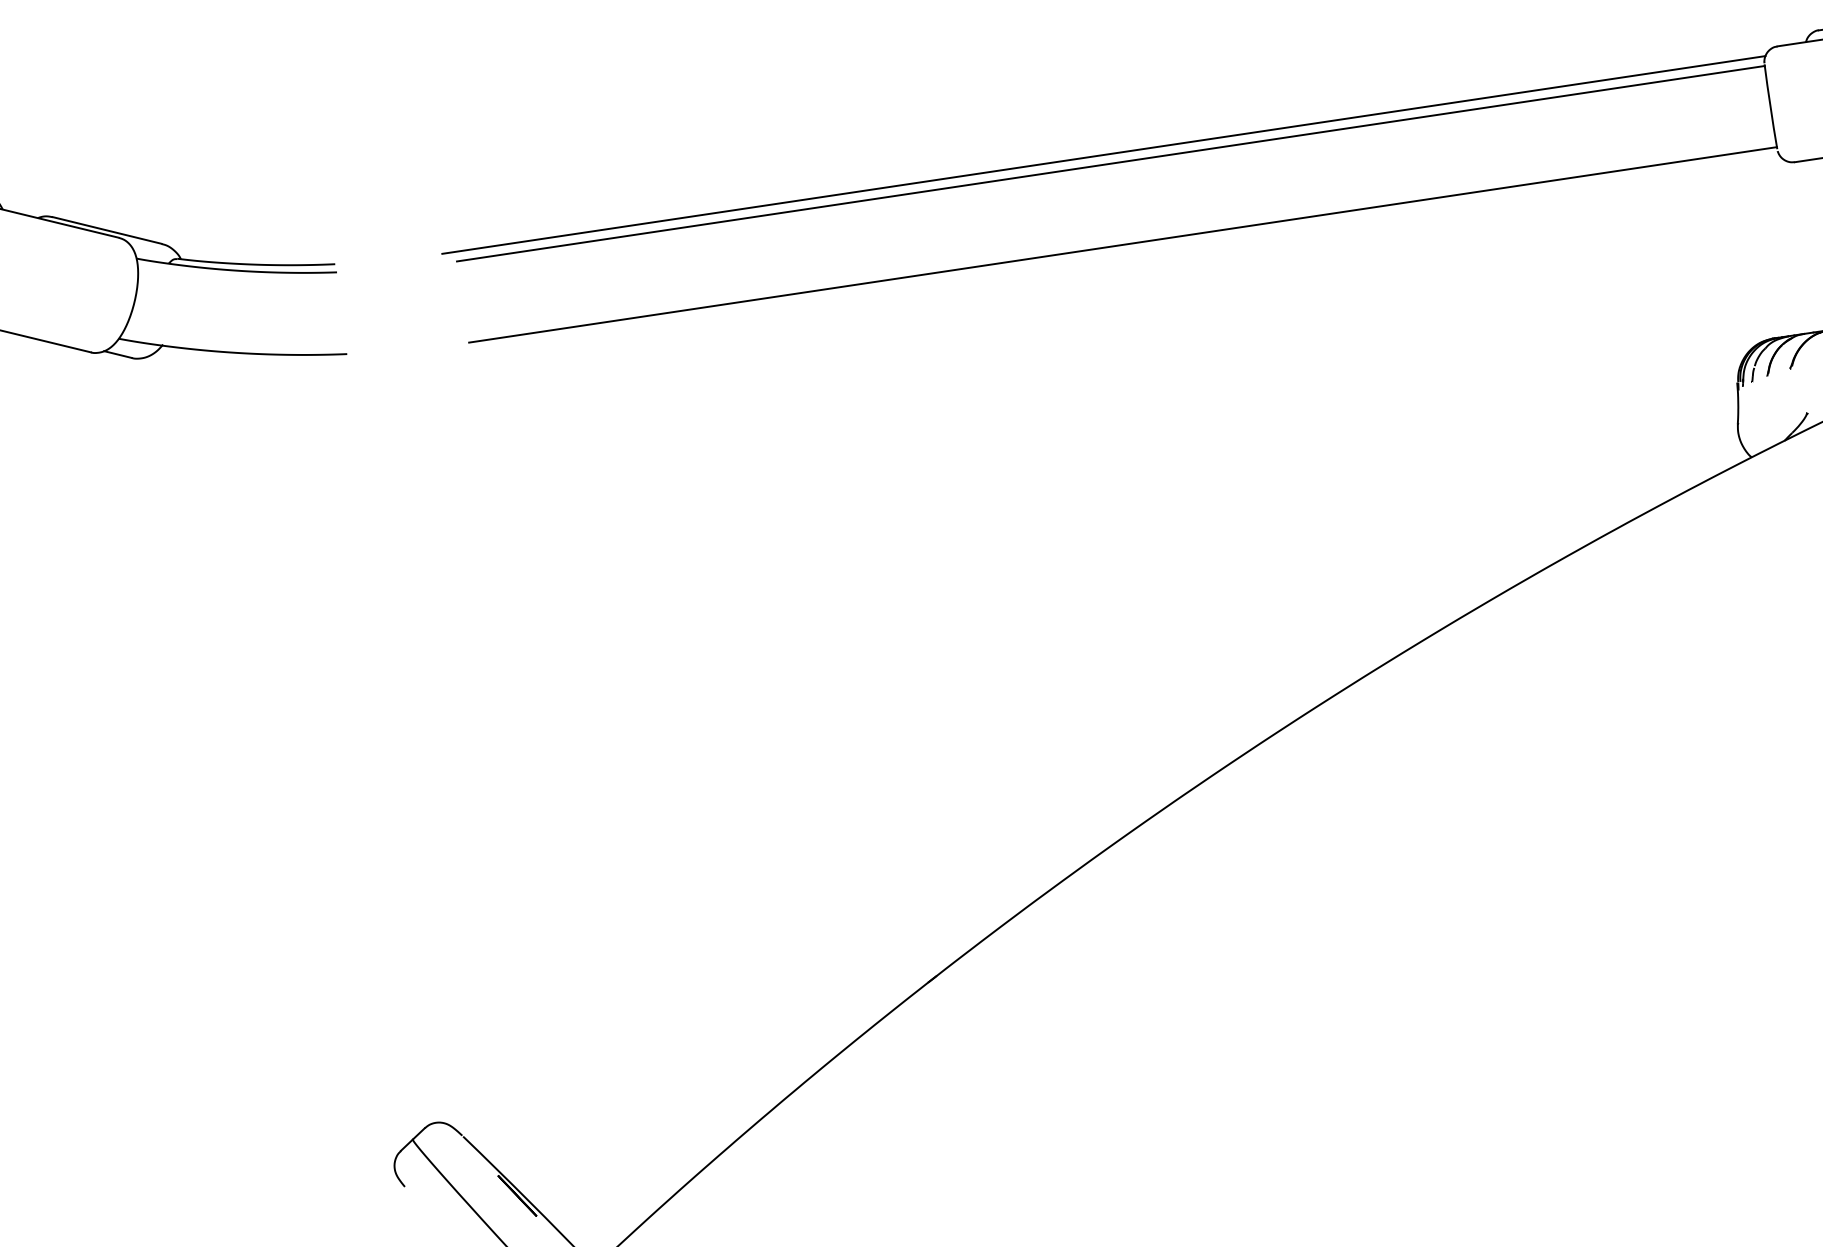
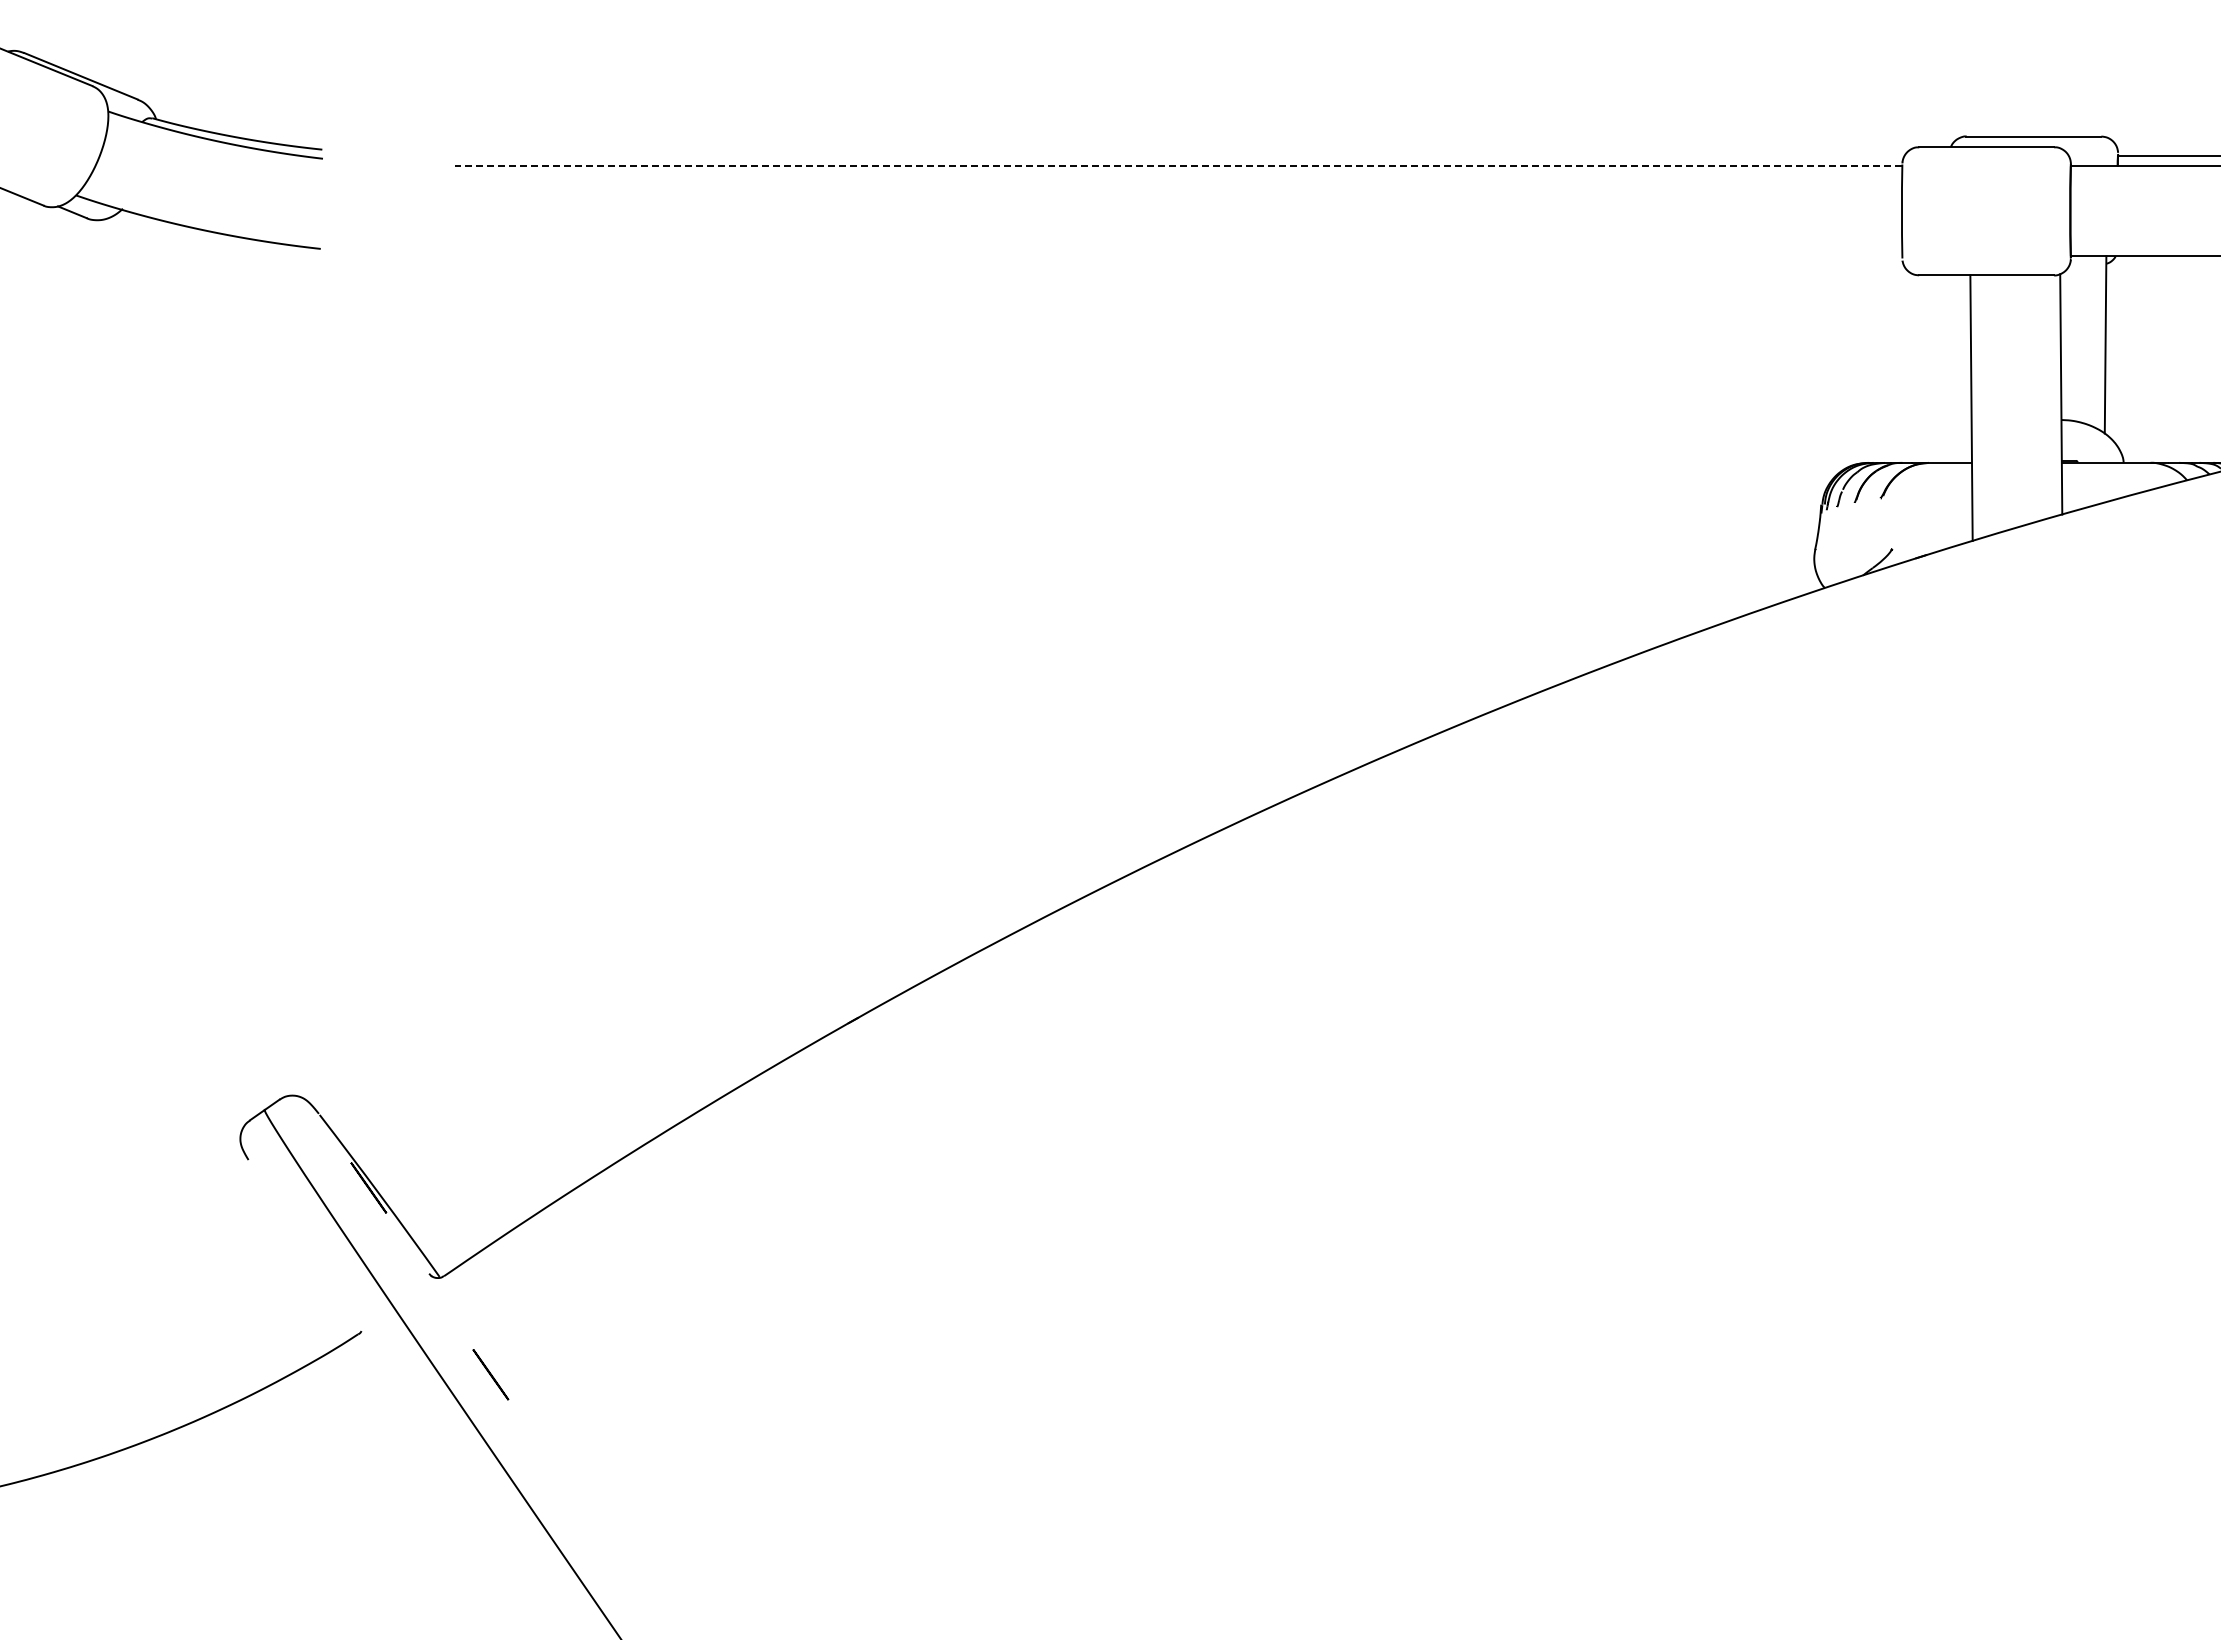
line: (1103, 154) -> (1171, 155), removed
line: (1110, 163) -> (1178, 166), solid -> dashed
line: (1123, 245) -> (1178, 256), removed

